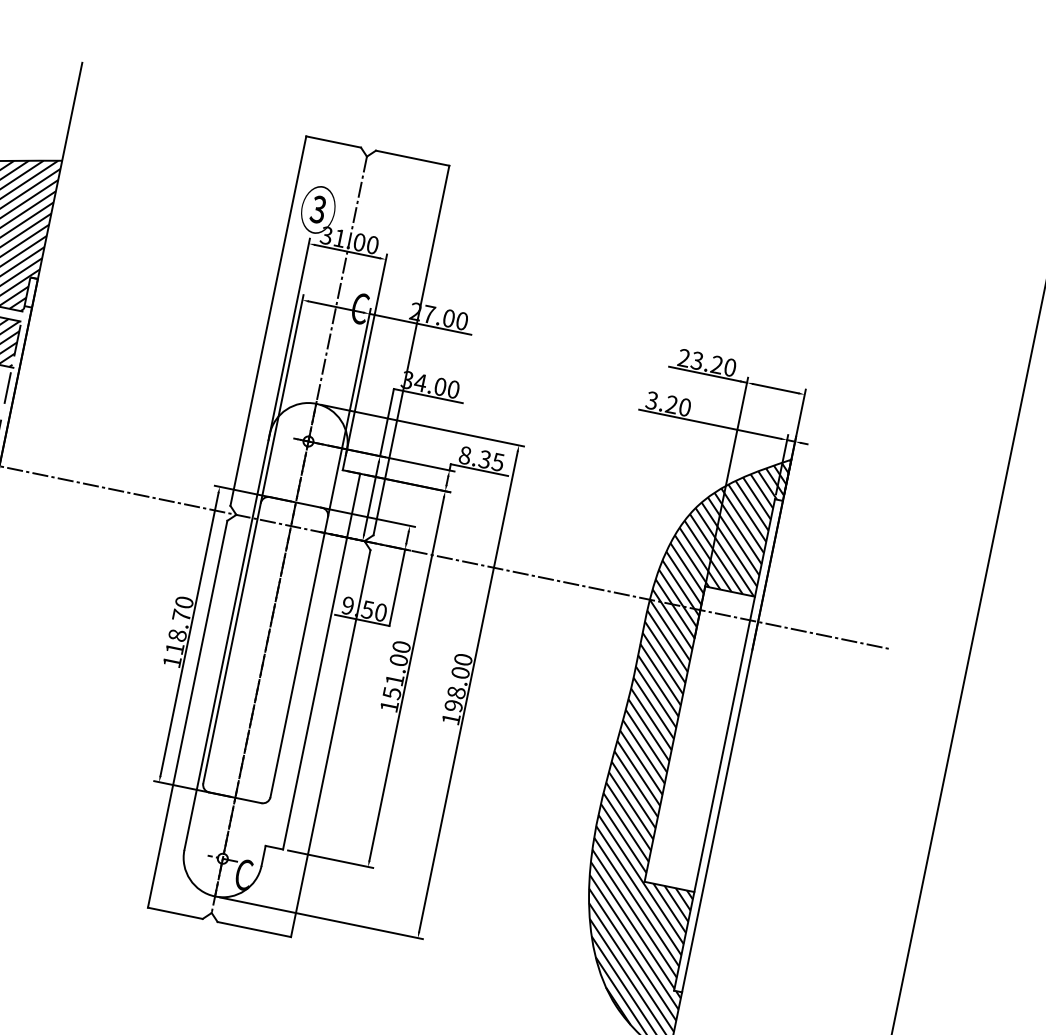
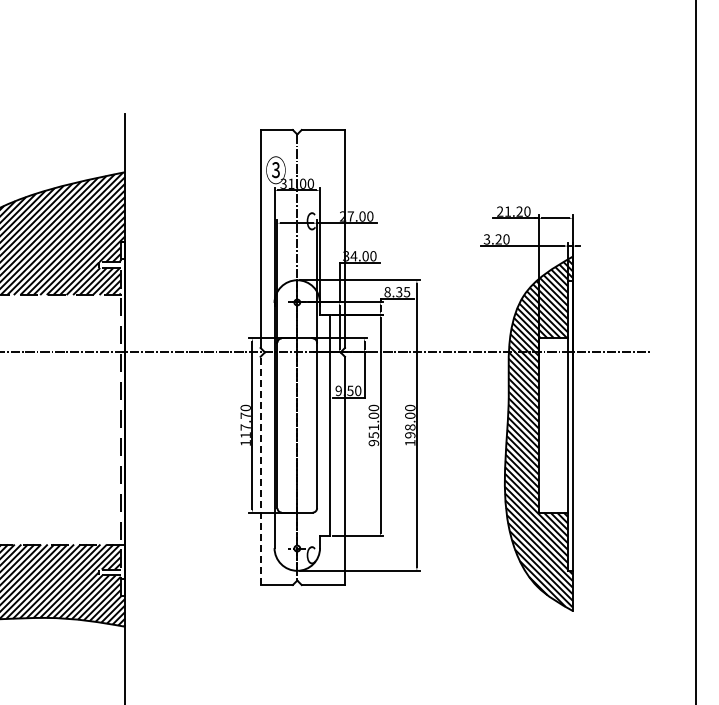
text: (696, 360) -> (507, 211), 23.20 -> 21.20
text: (177, 635) -> (245, 427), 118.70 -> 117.70
text: (388, 707) -> (373, 443), 151.00 -> 951.00
line: (187, 713) -> (260, 470), solid -> dashed

